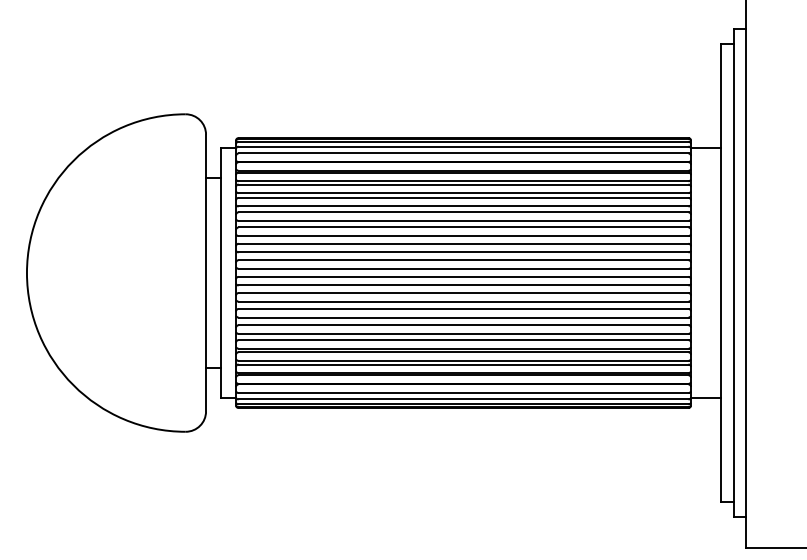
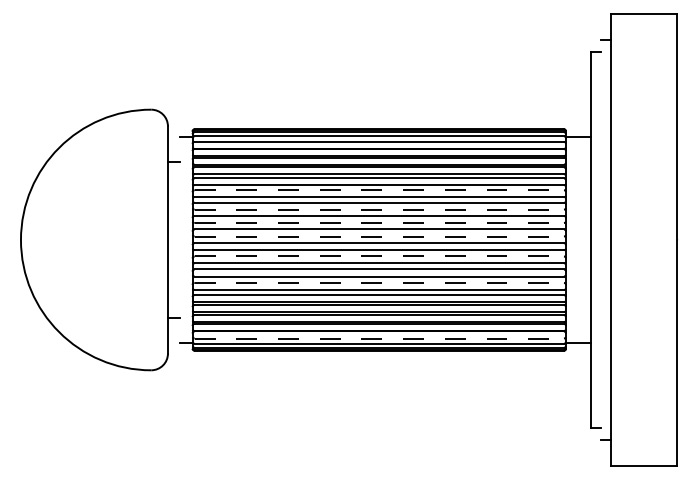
line: (463, 212) -> (379, 190), solid -> dashed
line: (463, 235) -> (379, 209), solid -> dashed
line: (463, 252) -> (379, 223), solid -> dashed
line: (463, 268) -> (379, 236), solid -> dashed
line: (221, 272) -> (180, 239), removed
line: (734, 272) -> (601, 239), removed
line: (463, 293) -> (379, 256), solid -> dashed
line: (463, 324) -> (379, 282), solid -> dashed
line: (463, 393) -> (379, 338), solid -> dashed

